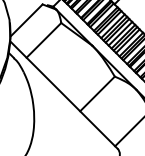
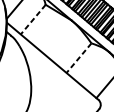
line: (43, 40) -> (32, 19), solid -> dashed
line: (97, 93) -> (78, 57), solid -> dashed

